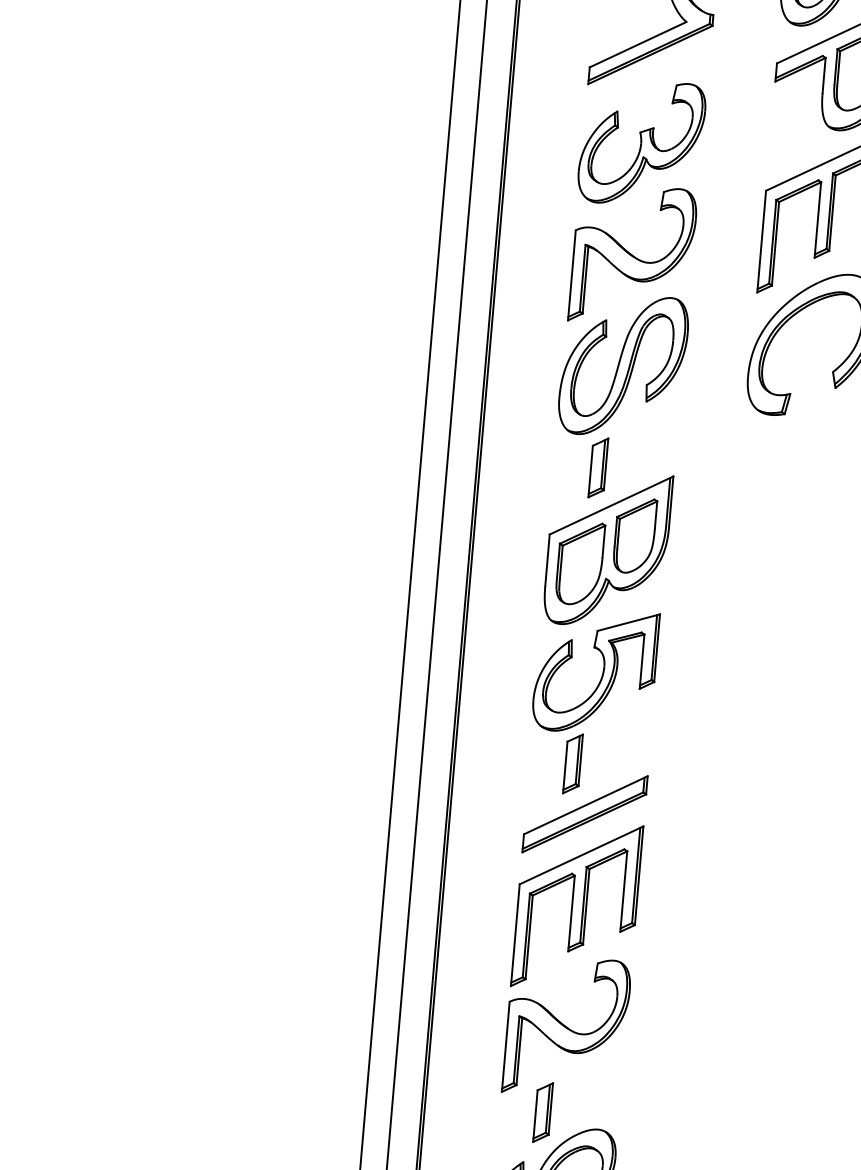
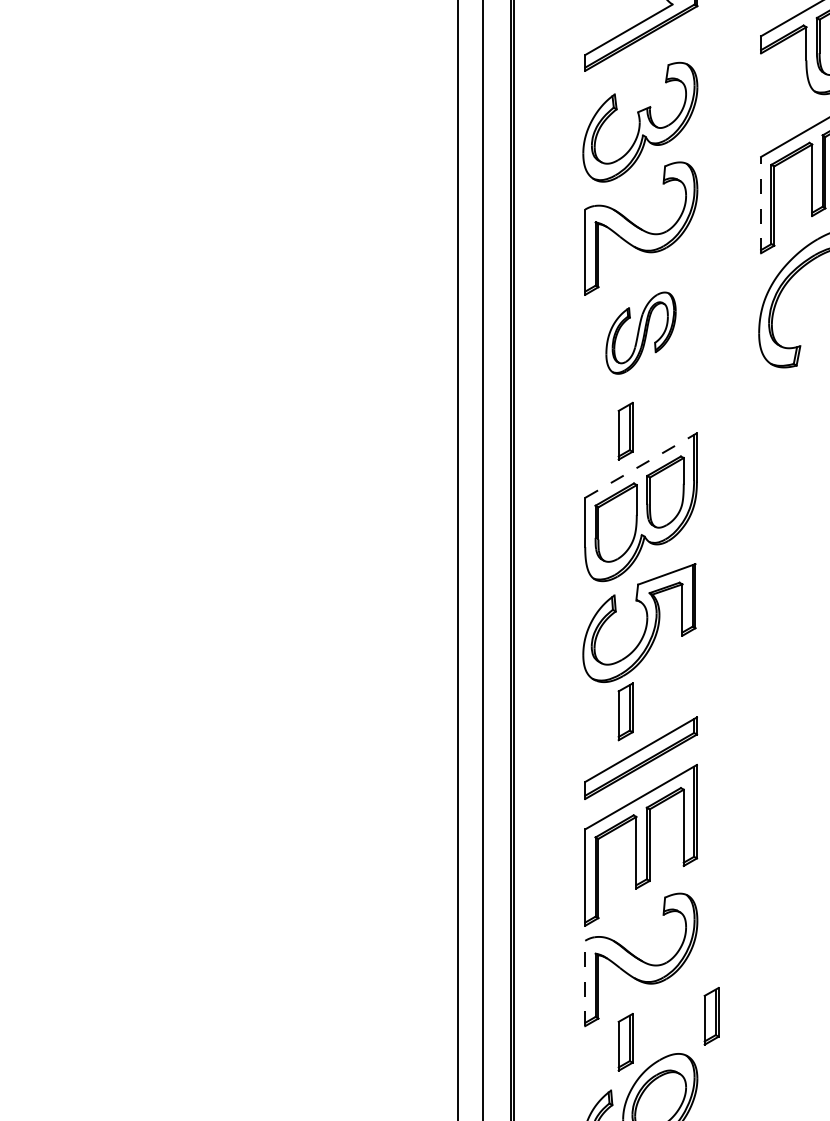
line: (762, 240) -> (761, 204), solid -> dashed
part: (622, 365) -> (640, 332), size x0.6
line: (611, 505) -> (641, 465), solid -> dashed
line: (506, 1046) -> (585, 983), solid -> dashed
part: (636, 1093) -> (711, 1016), added

